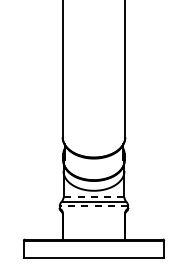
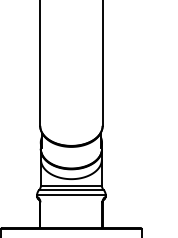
line: (93, 197) -> (70, 185), dashed -> solid
line: (93, 206) -> (70, 194), dashed -> solid

